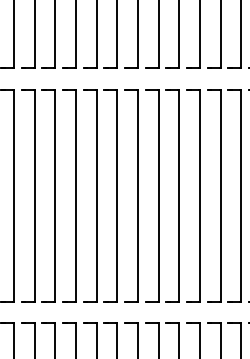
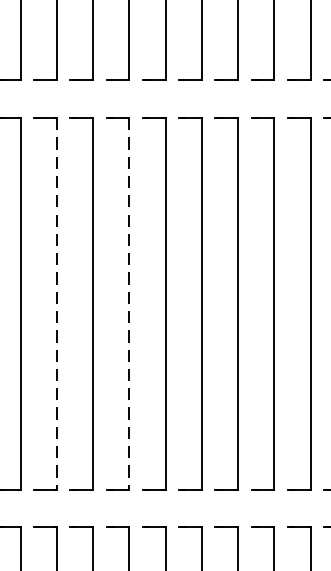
line: (34, 195) -> (56, 303), solid -> dashed
line: (76, 195) -> (130, 303), solid -> dashed

